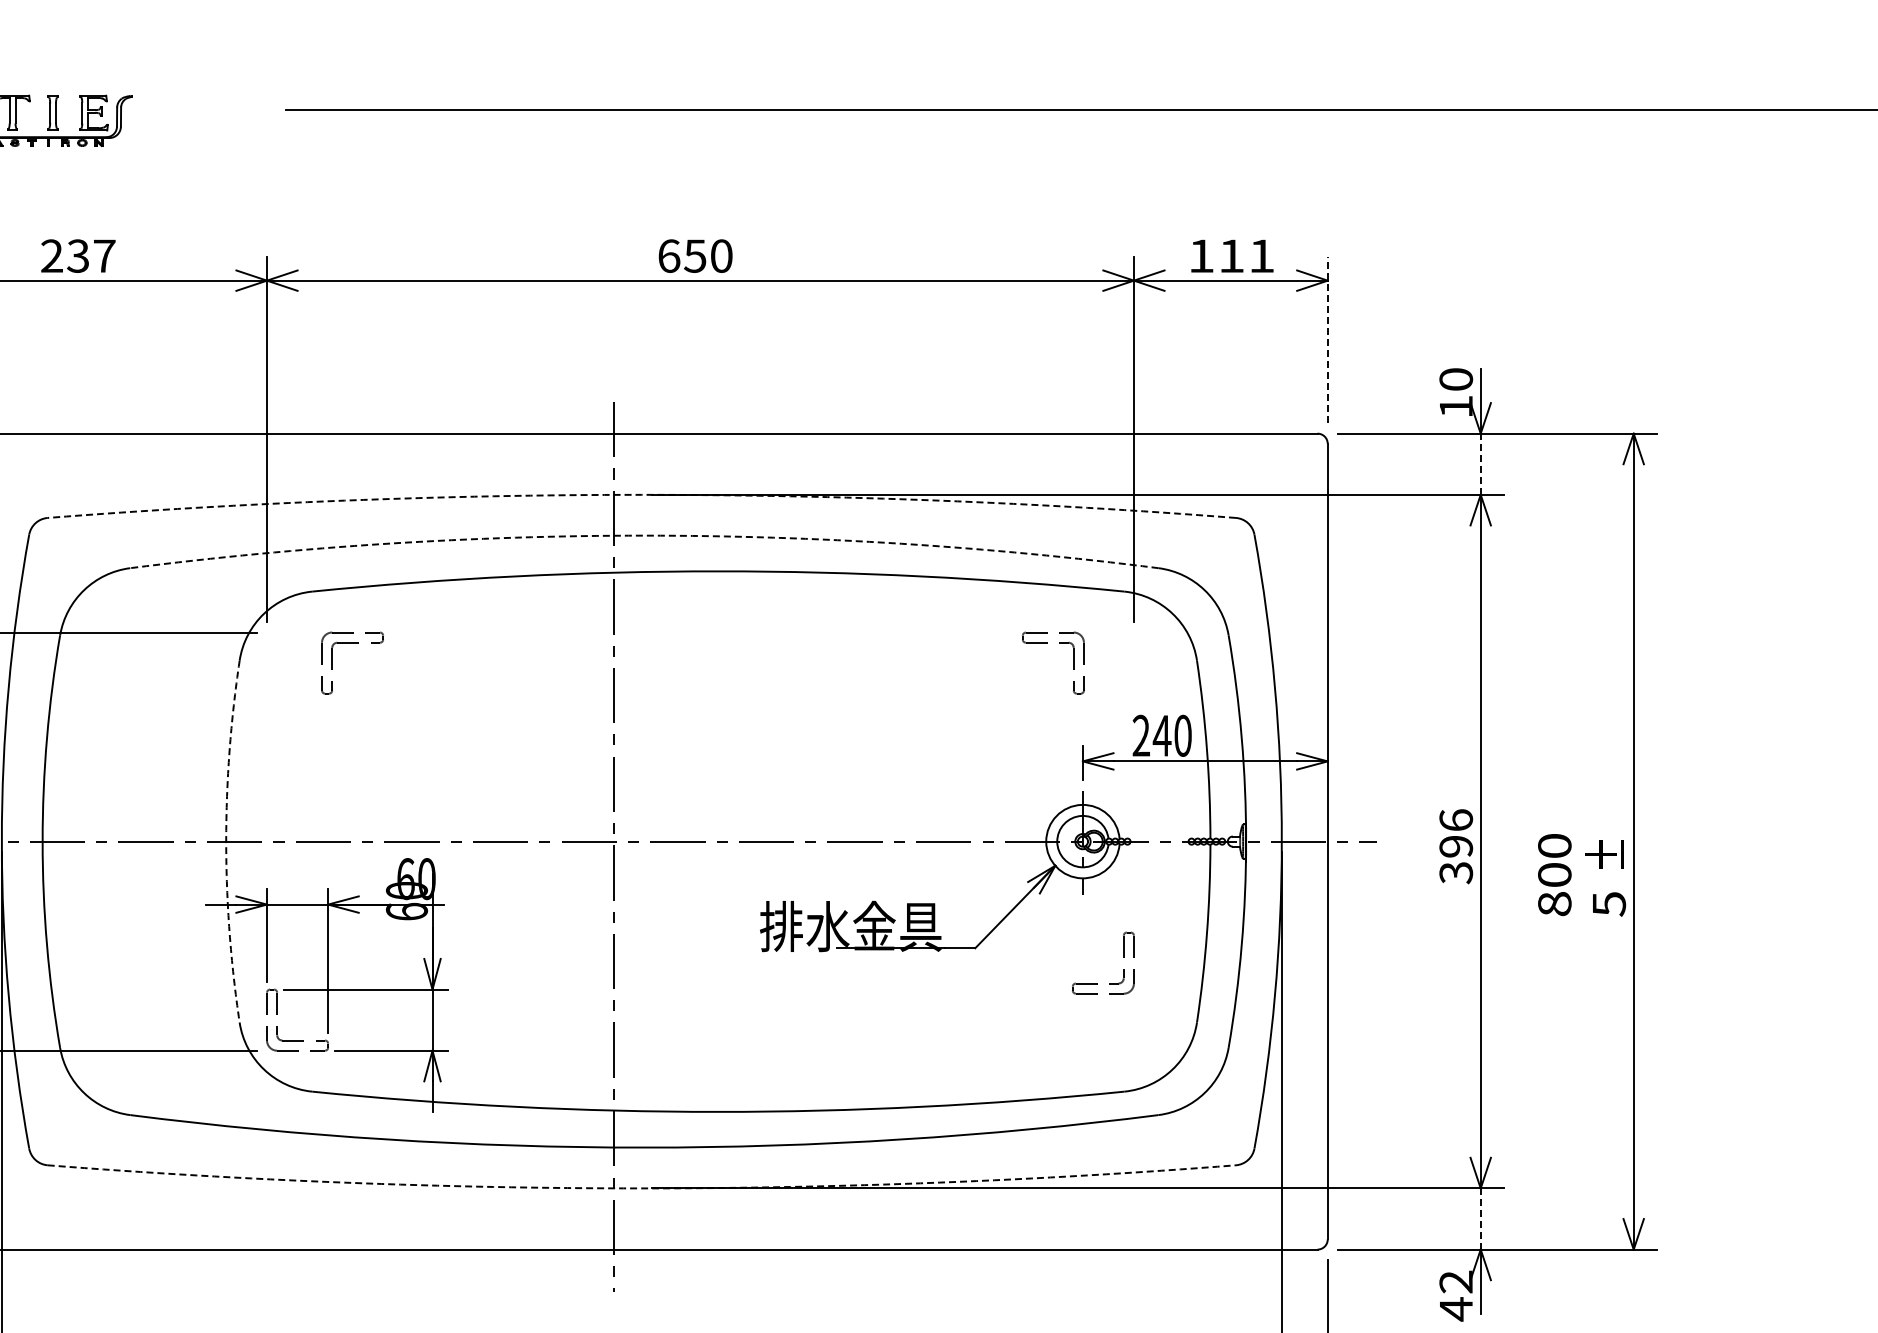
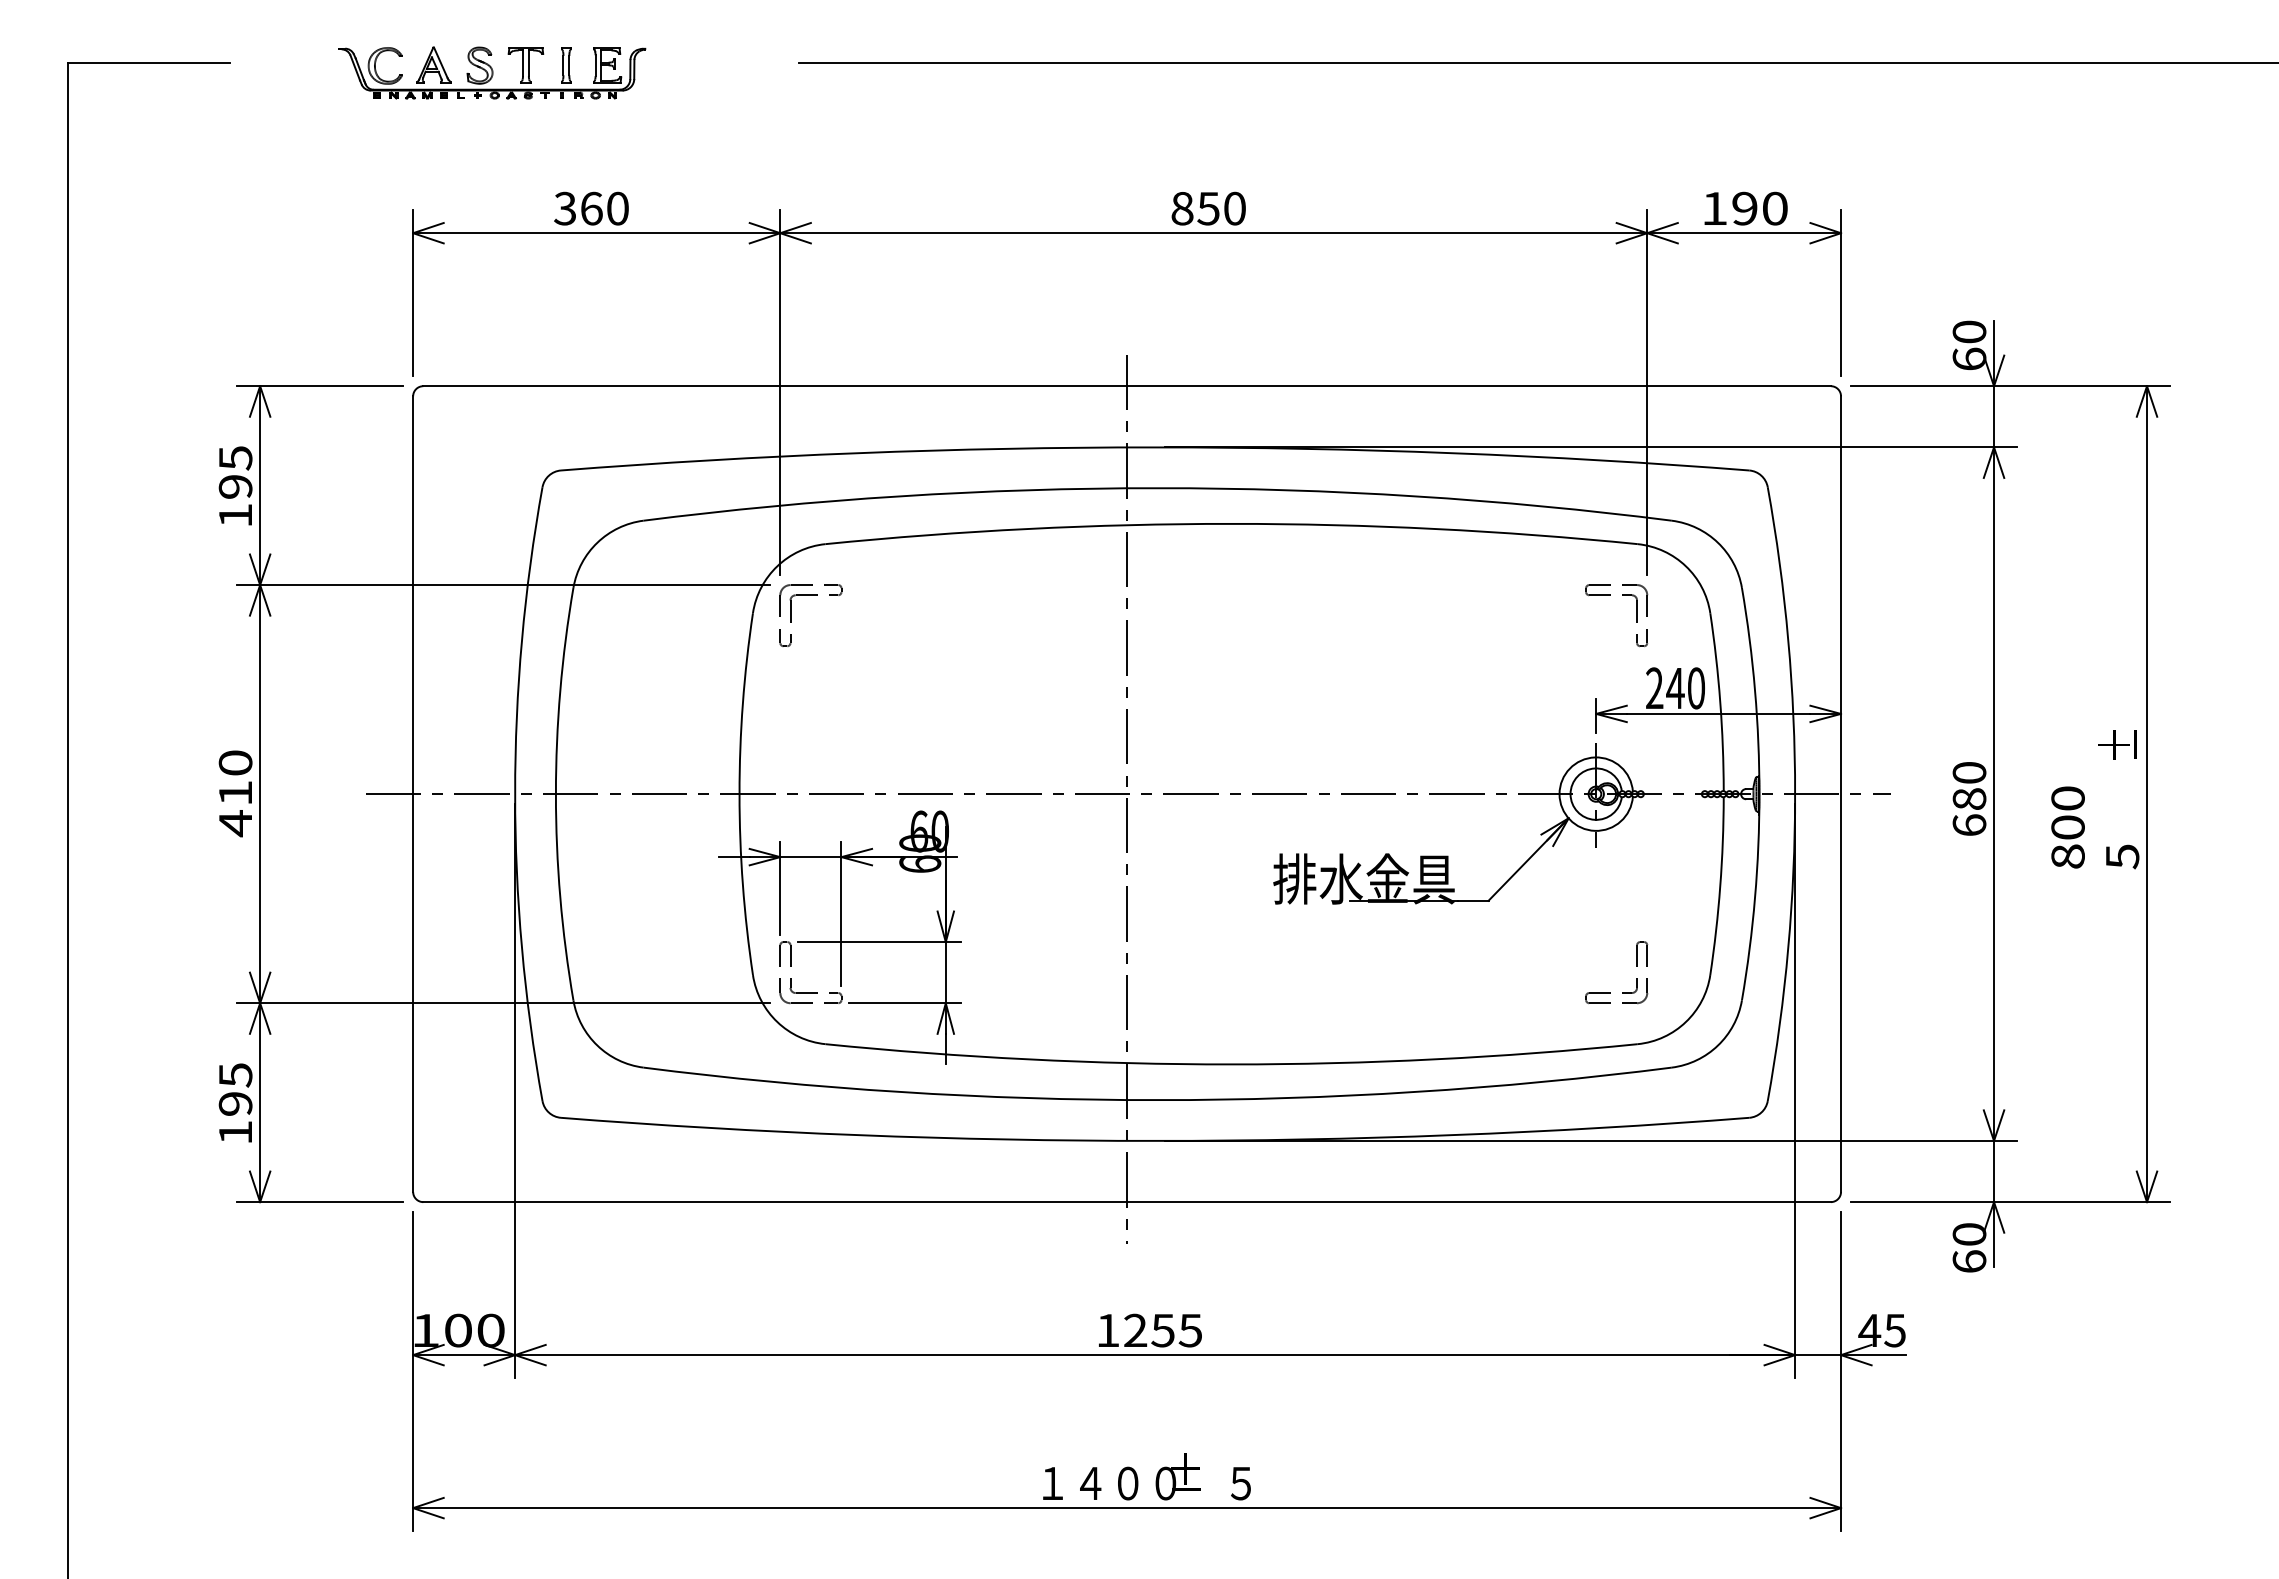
text: (78, 255) -> (591, 208), 237 -> 360
text: (669, 255) -> (1182, 208), 650 -> 850
text: (1246, 255) -> (1759, 208), 111 -> 190
line: (1328, 339) -> (1841, 292), dashed -> solid
text: (1456, 405) -> (1969, 358), 10 -> 60
line: (1481, 463) -> (1994, 416), dashed -> solid
arc: (642, 494) -> (1155, 447), dashed -> solid
arc: (644, 535) -> (1157, 488), dashed -> solid
part: (333, 662) -> (791, 615), moved
part: (1073, 662) -> (1636, 615), moved
arc: (226, 841) -> (739, 794), dashed -> solid
text: (1456, 845) -> (1969, 798), 396 -> 680
text: (1604, 853) -> (2117, 744), moved
part: (1123, 956) -> (1636, 966), moved
arc: (642, 1187) -> (1155, 1140), dashed -> solid
line: (1481, 1218) -> (1994, 1171), dashed -> solid
text: (1456, 1295) -> (1969, 1248), 42 -> 60

